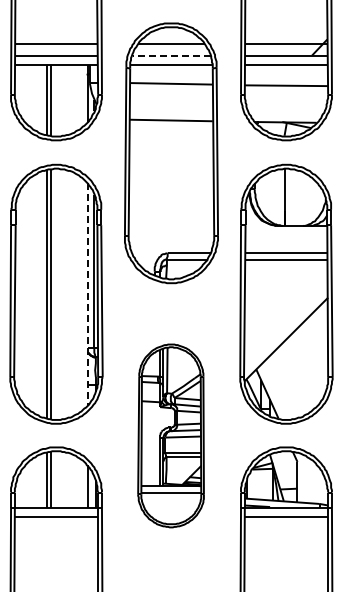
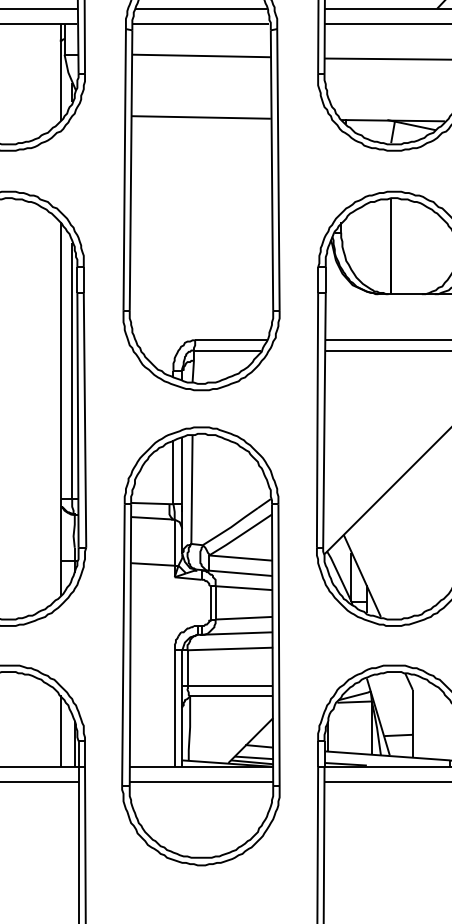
line: (171, 55) -> (201, 8), dashed -> solid
line: (87, 294) -> (60, 409), dashed -> solid
part: (170, 435) -> (199, 645), size x1.43

